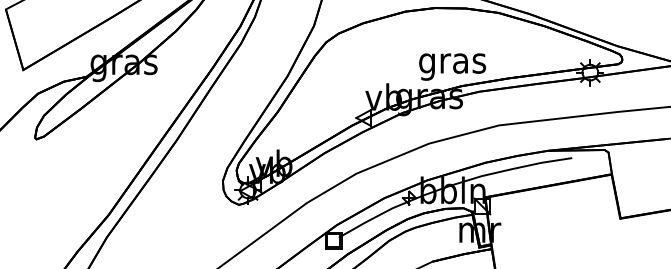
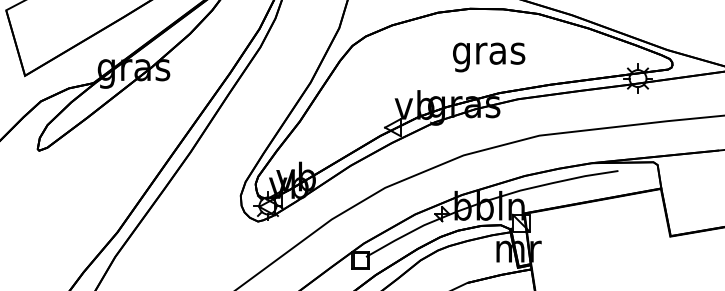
text: (452, 66) -> (488, 56), moved

